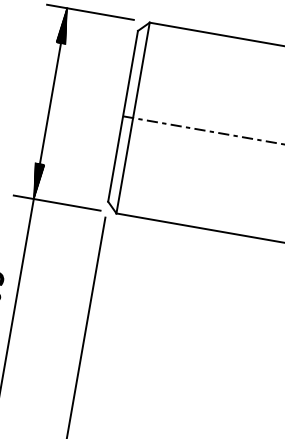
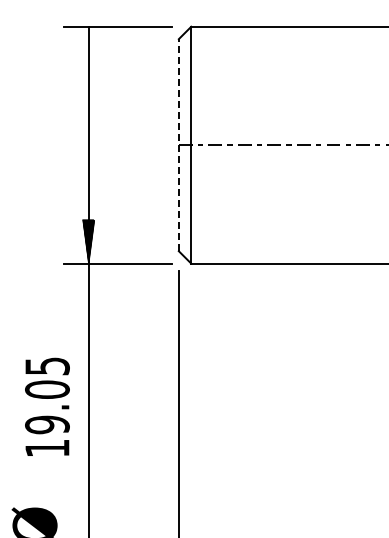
hatch: (63, 25) -> (88, 48), removed
line: (122, 115) -> (178, 144), solid -> dashed

